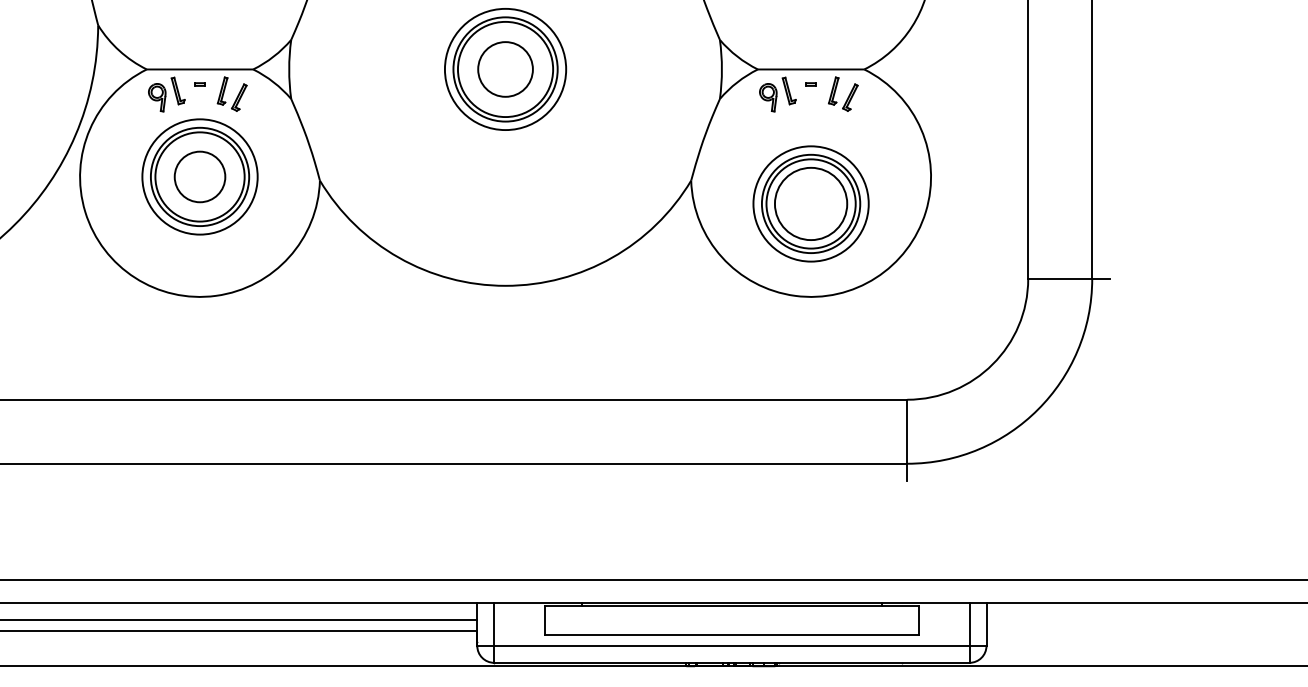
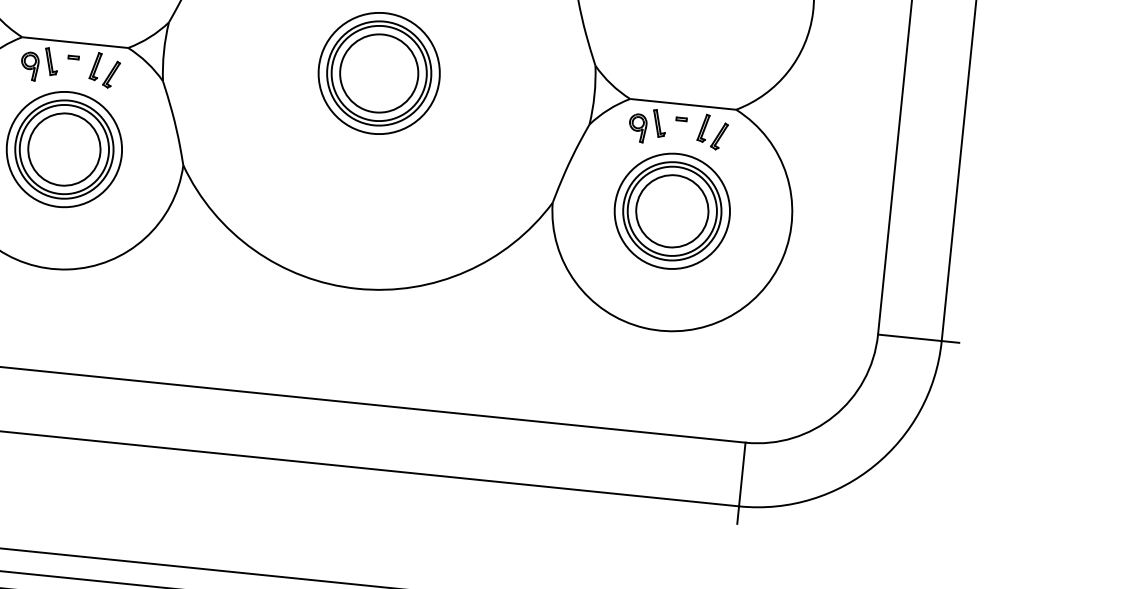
circle: (505, 69) -> (379, 73), size x1.43
circle: (199, 176) -> (63, 149), size x1.43
part: (810, 203) -> (671, 210), moved

